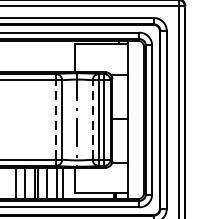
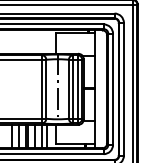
line: (55, 118) -> (41, 88), dashed -> solid
line: (92, 118) -> (68, 88), dashed -> solid

